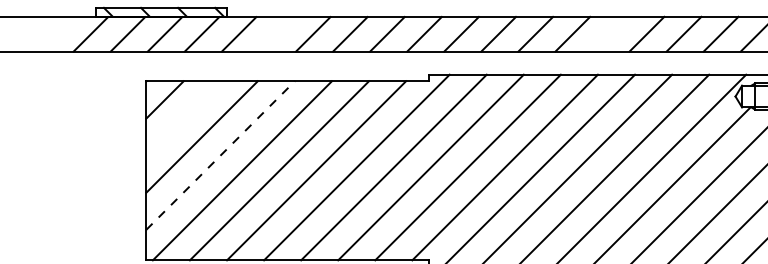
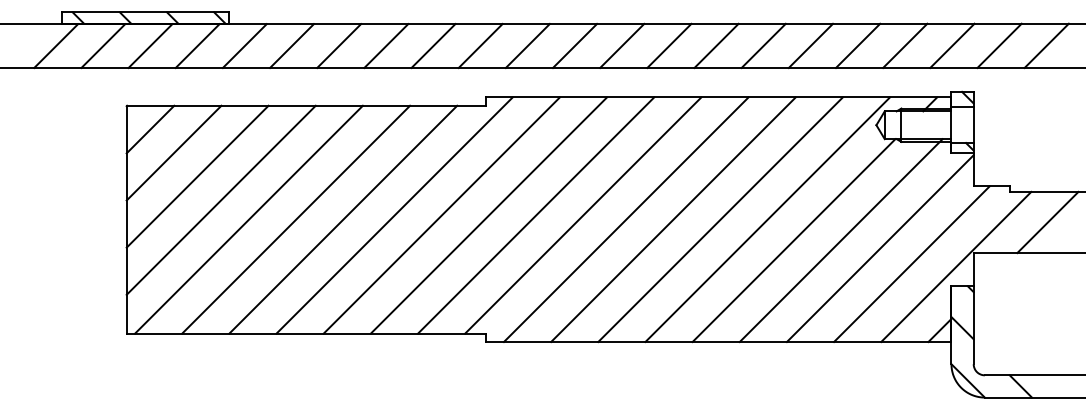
line: (275, 33) -> (291, 45), added
line: (609, 33) -> (716, 45), added
line: (183, 117) -> (173, 152), added
line: (220, 155) -> (221, 200), dashed -> solid

